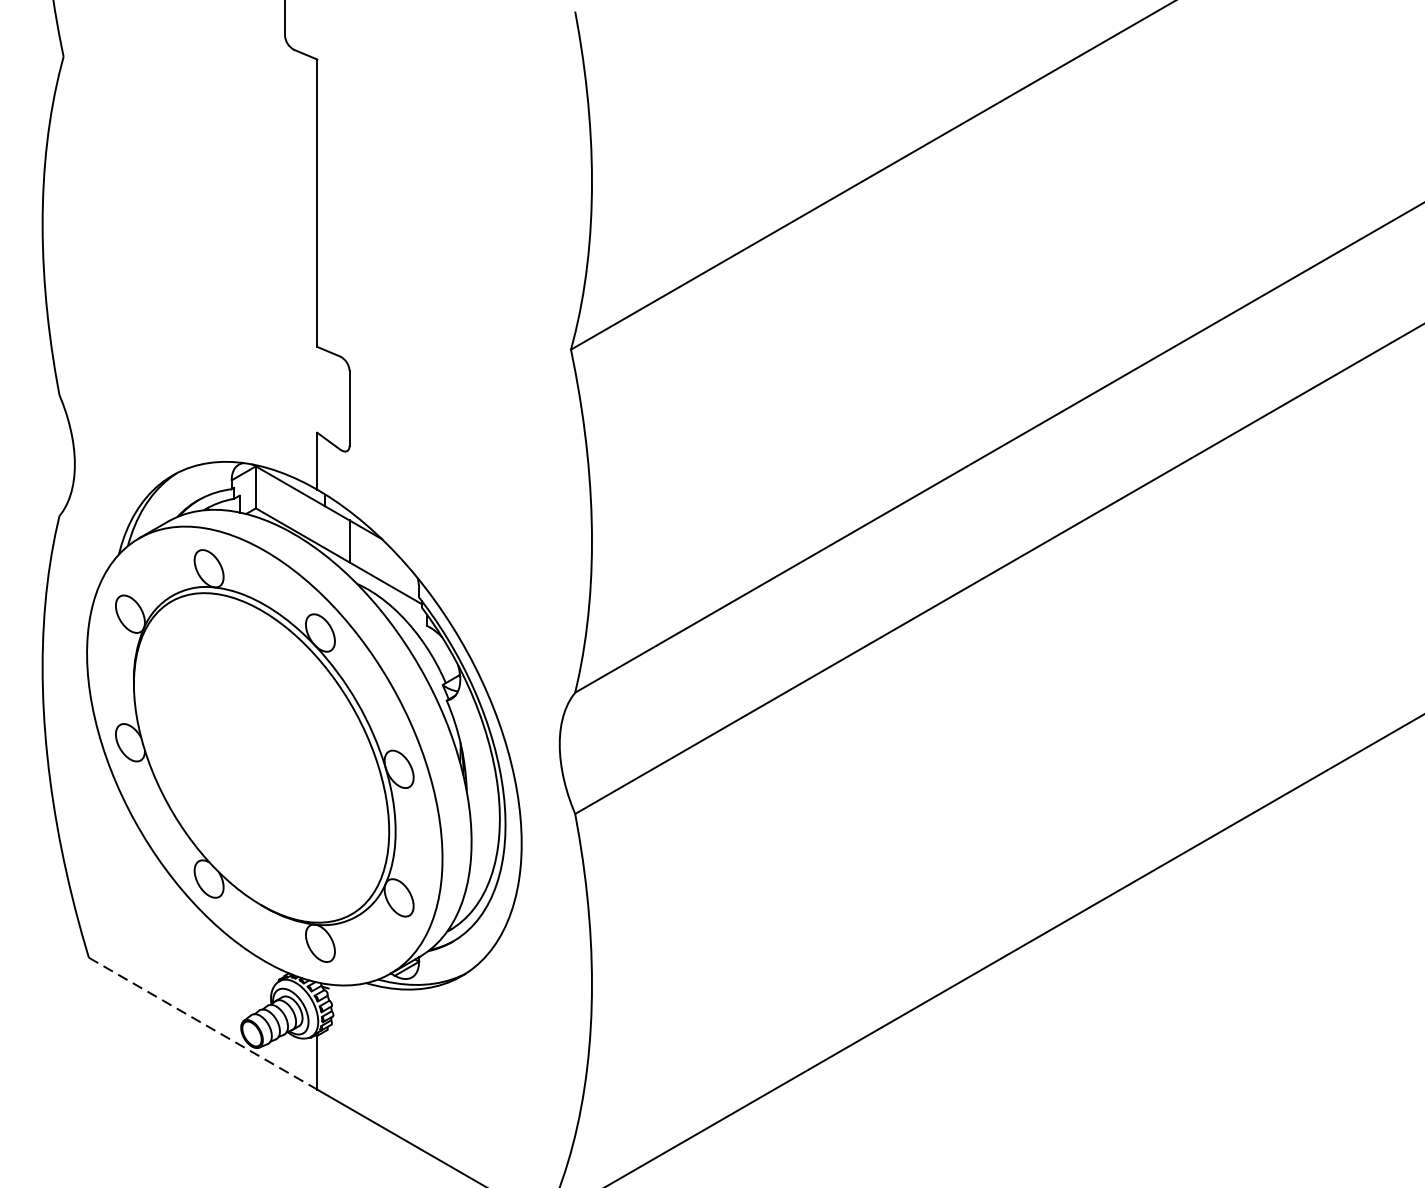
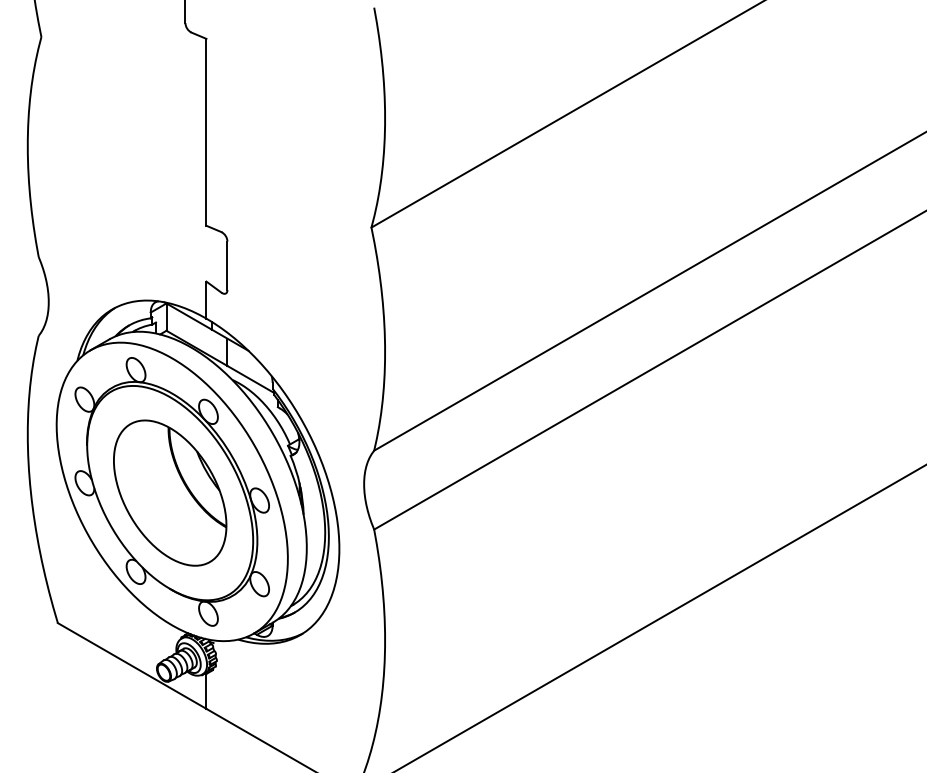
part: (262, 756) -> (170, 492), added
line: (203, 1022) -> (132, 665), dashed -> solid

